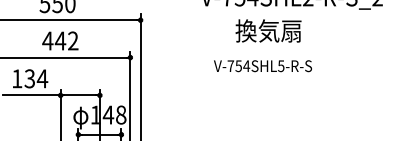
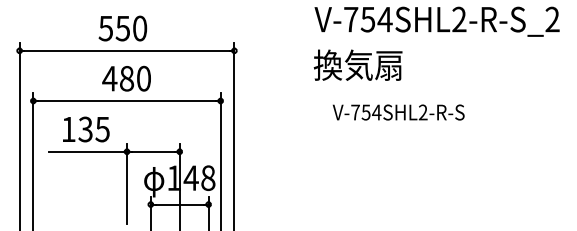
text: (268, 30) -> (357, 64), moved
text: (66, 40) -> (134, 78), 442 -> 480
text: (280, 66) -> (422, 112), V-754SHL5-R-S -> V-754SHL2-R-S
text: (42, 78) -> (102, 129), 134 -> 135

